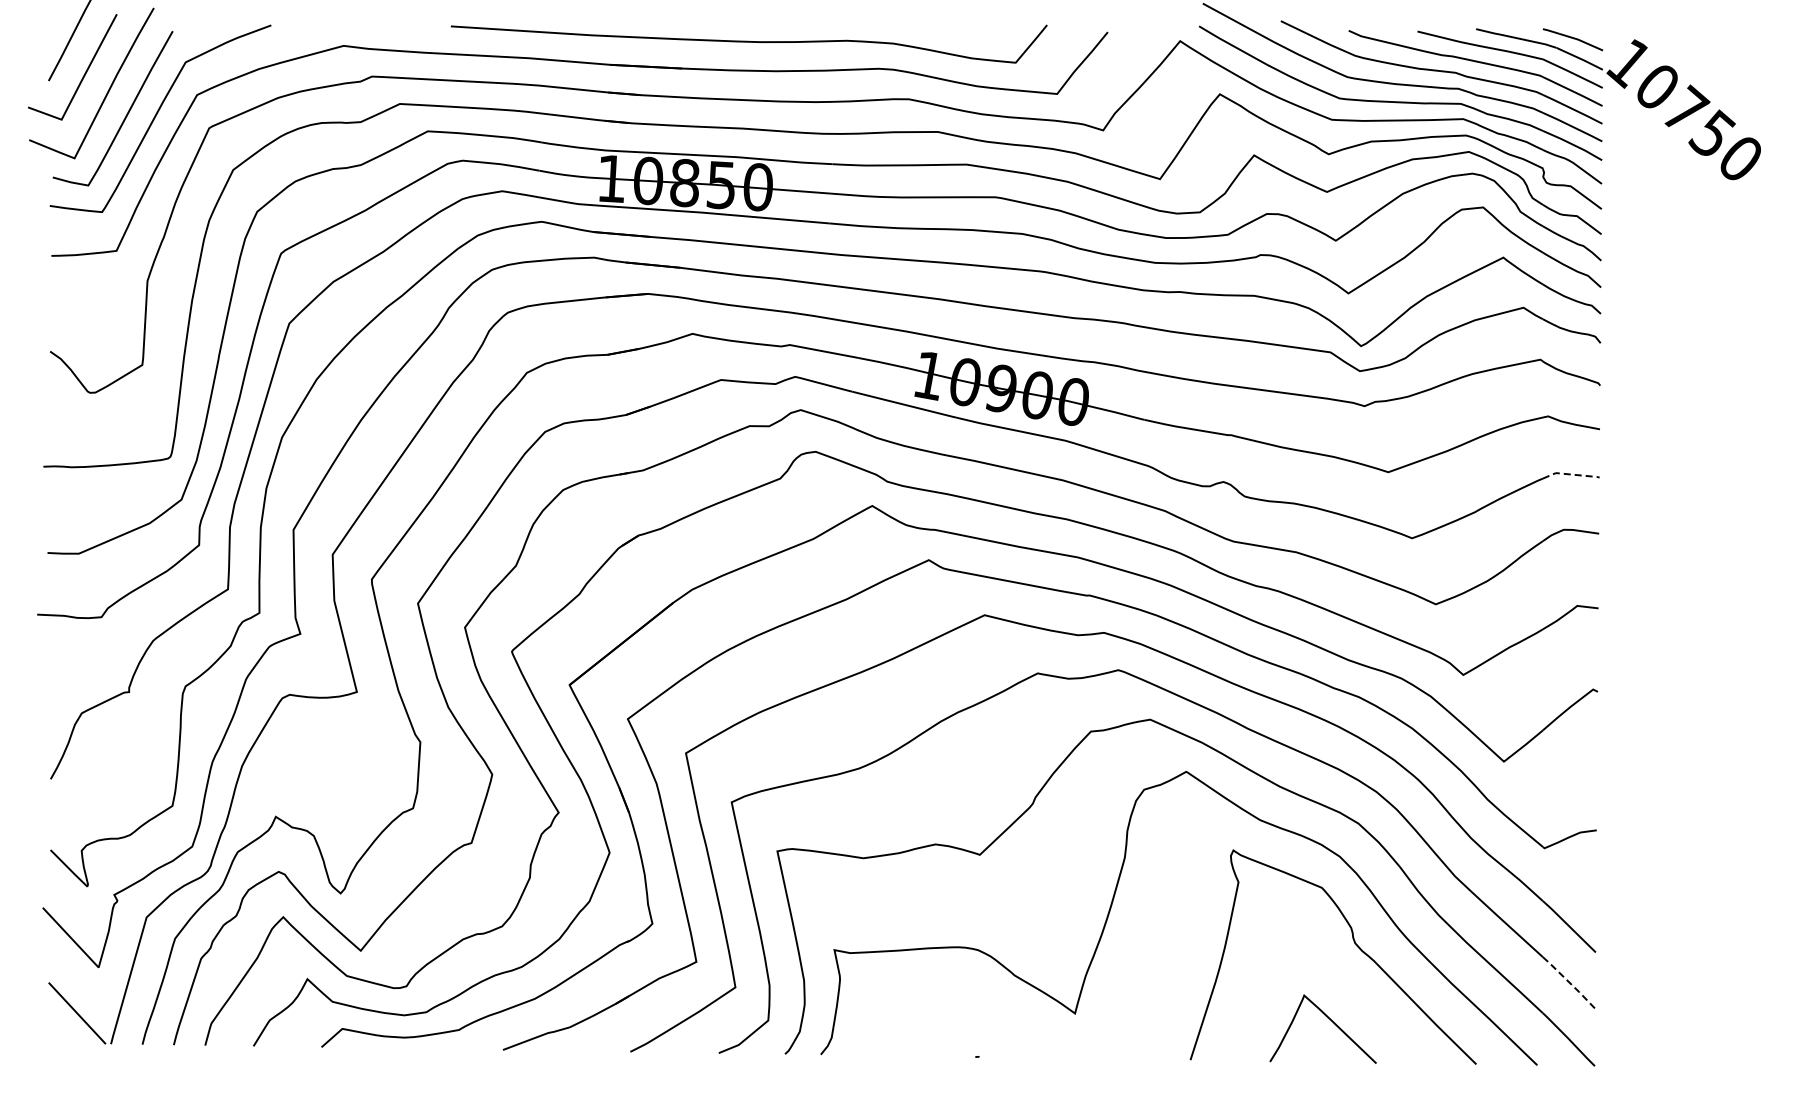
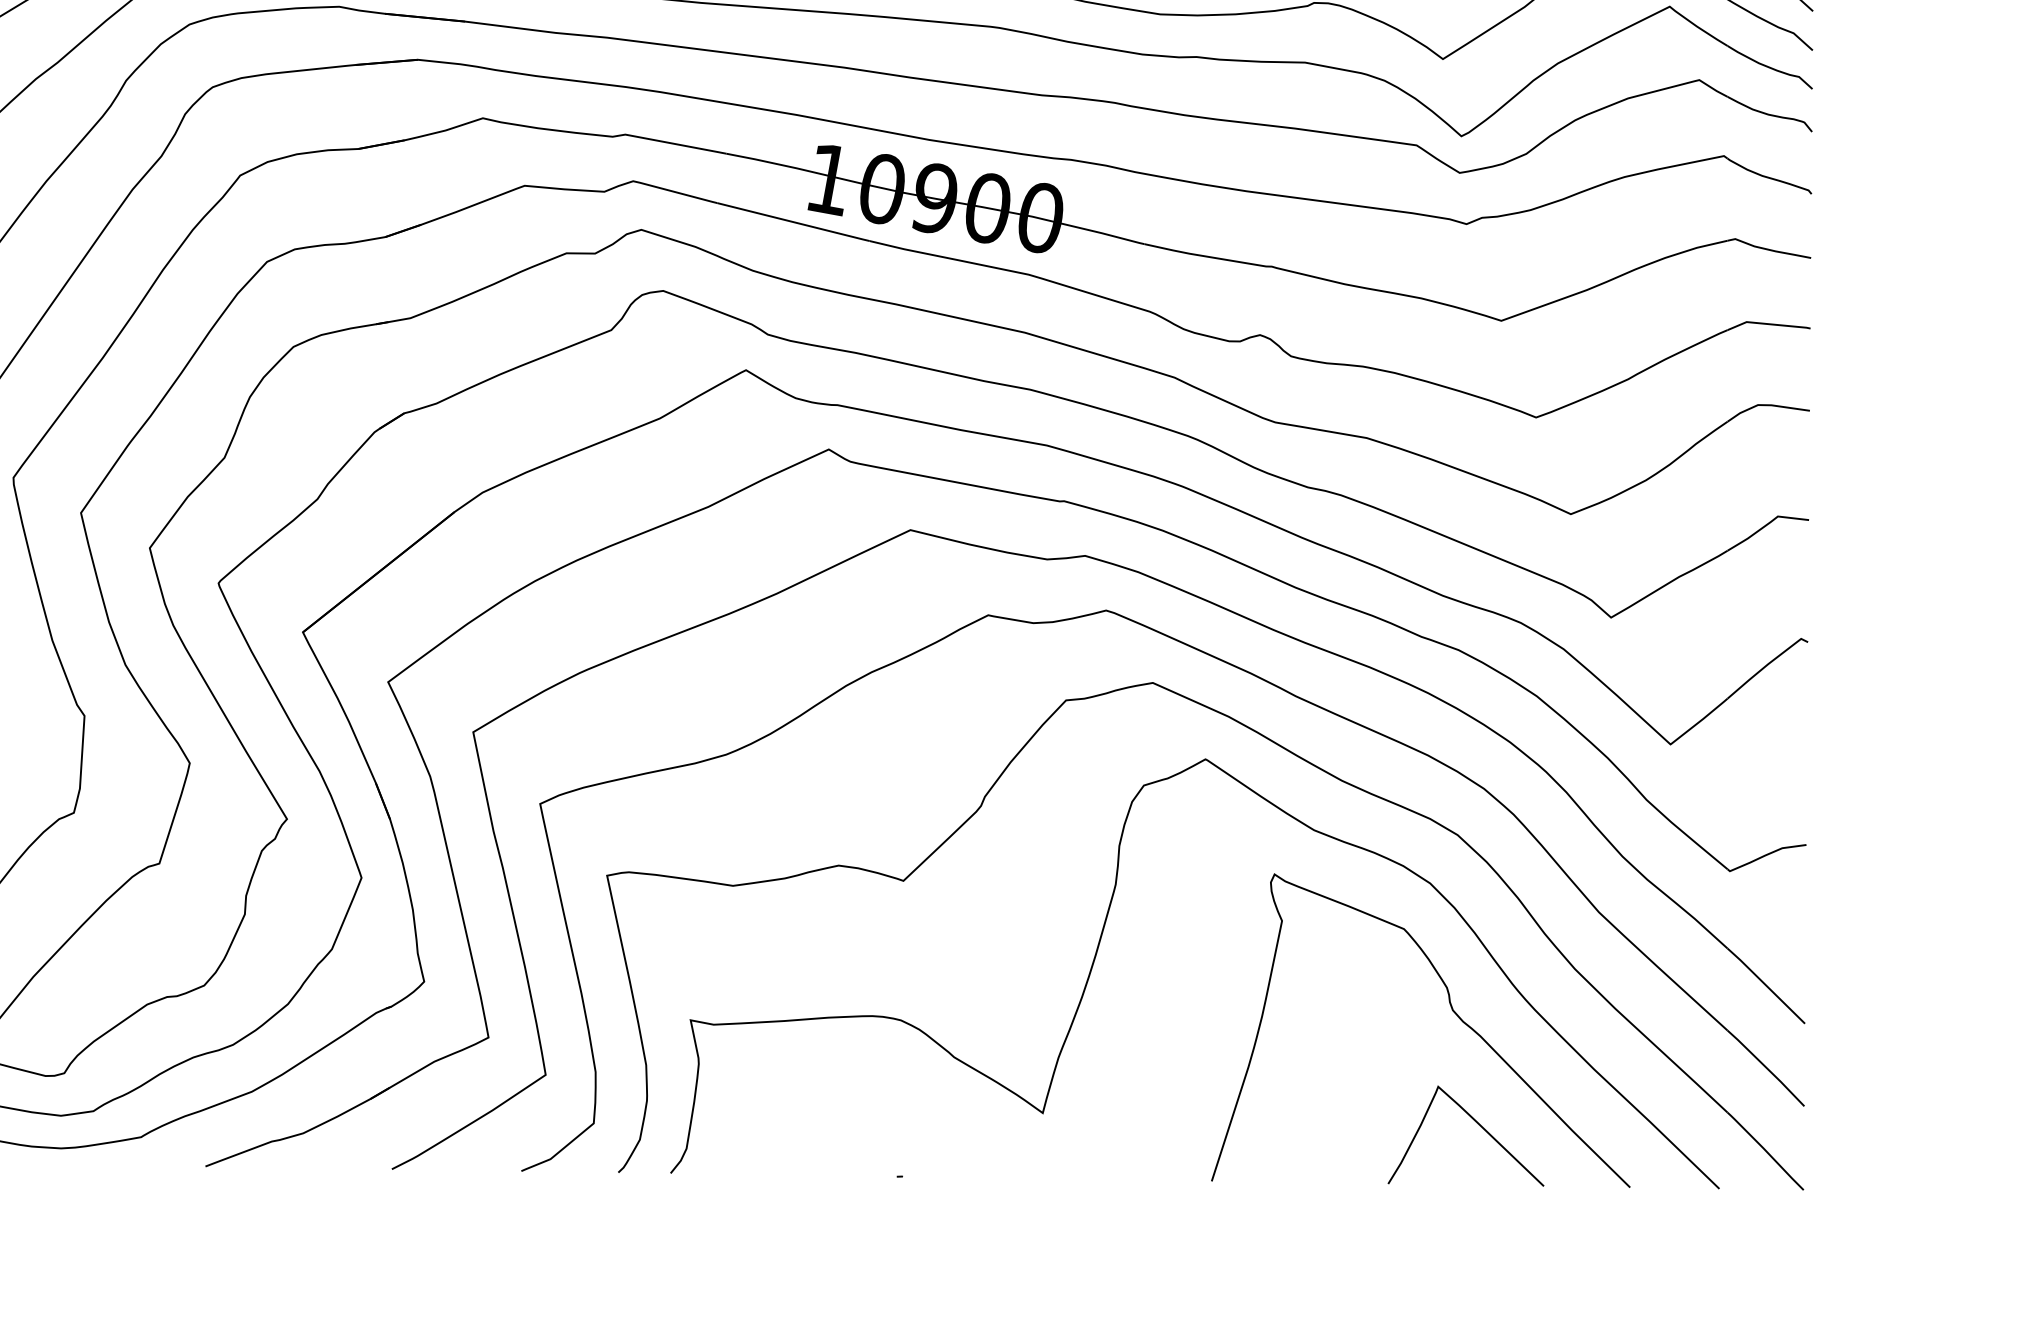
line: (1570, 474) -> (1767, 324), dashed -> solid
line: (1569, 982) -> (1766, 1067), dashed -> solid
curve: (1327, 1018) -> (1472, 1120), moved

